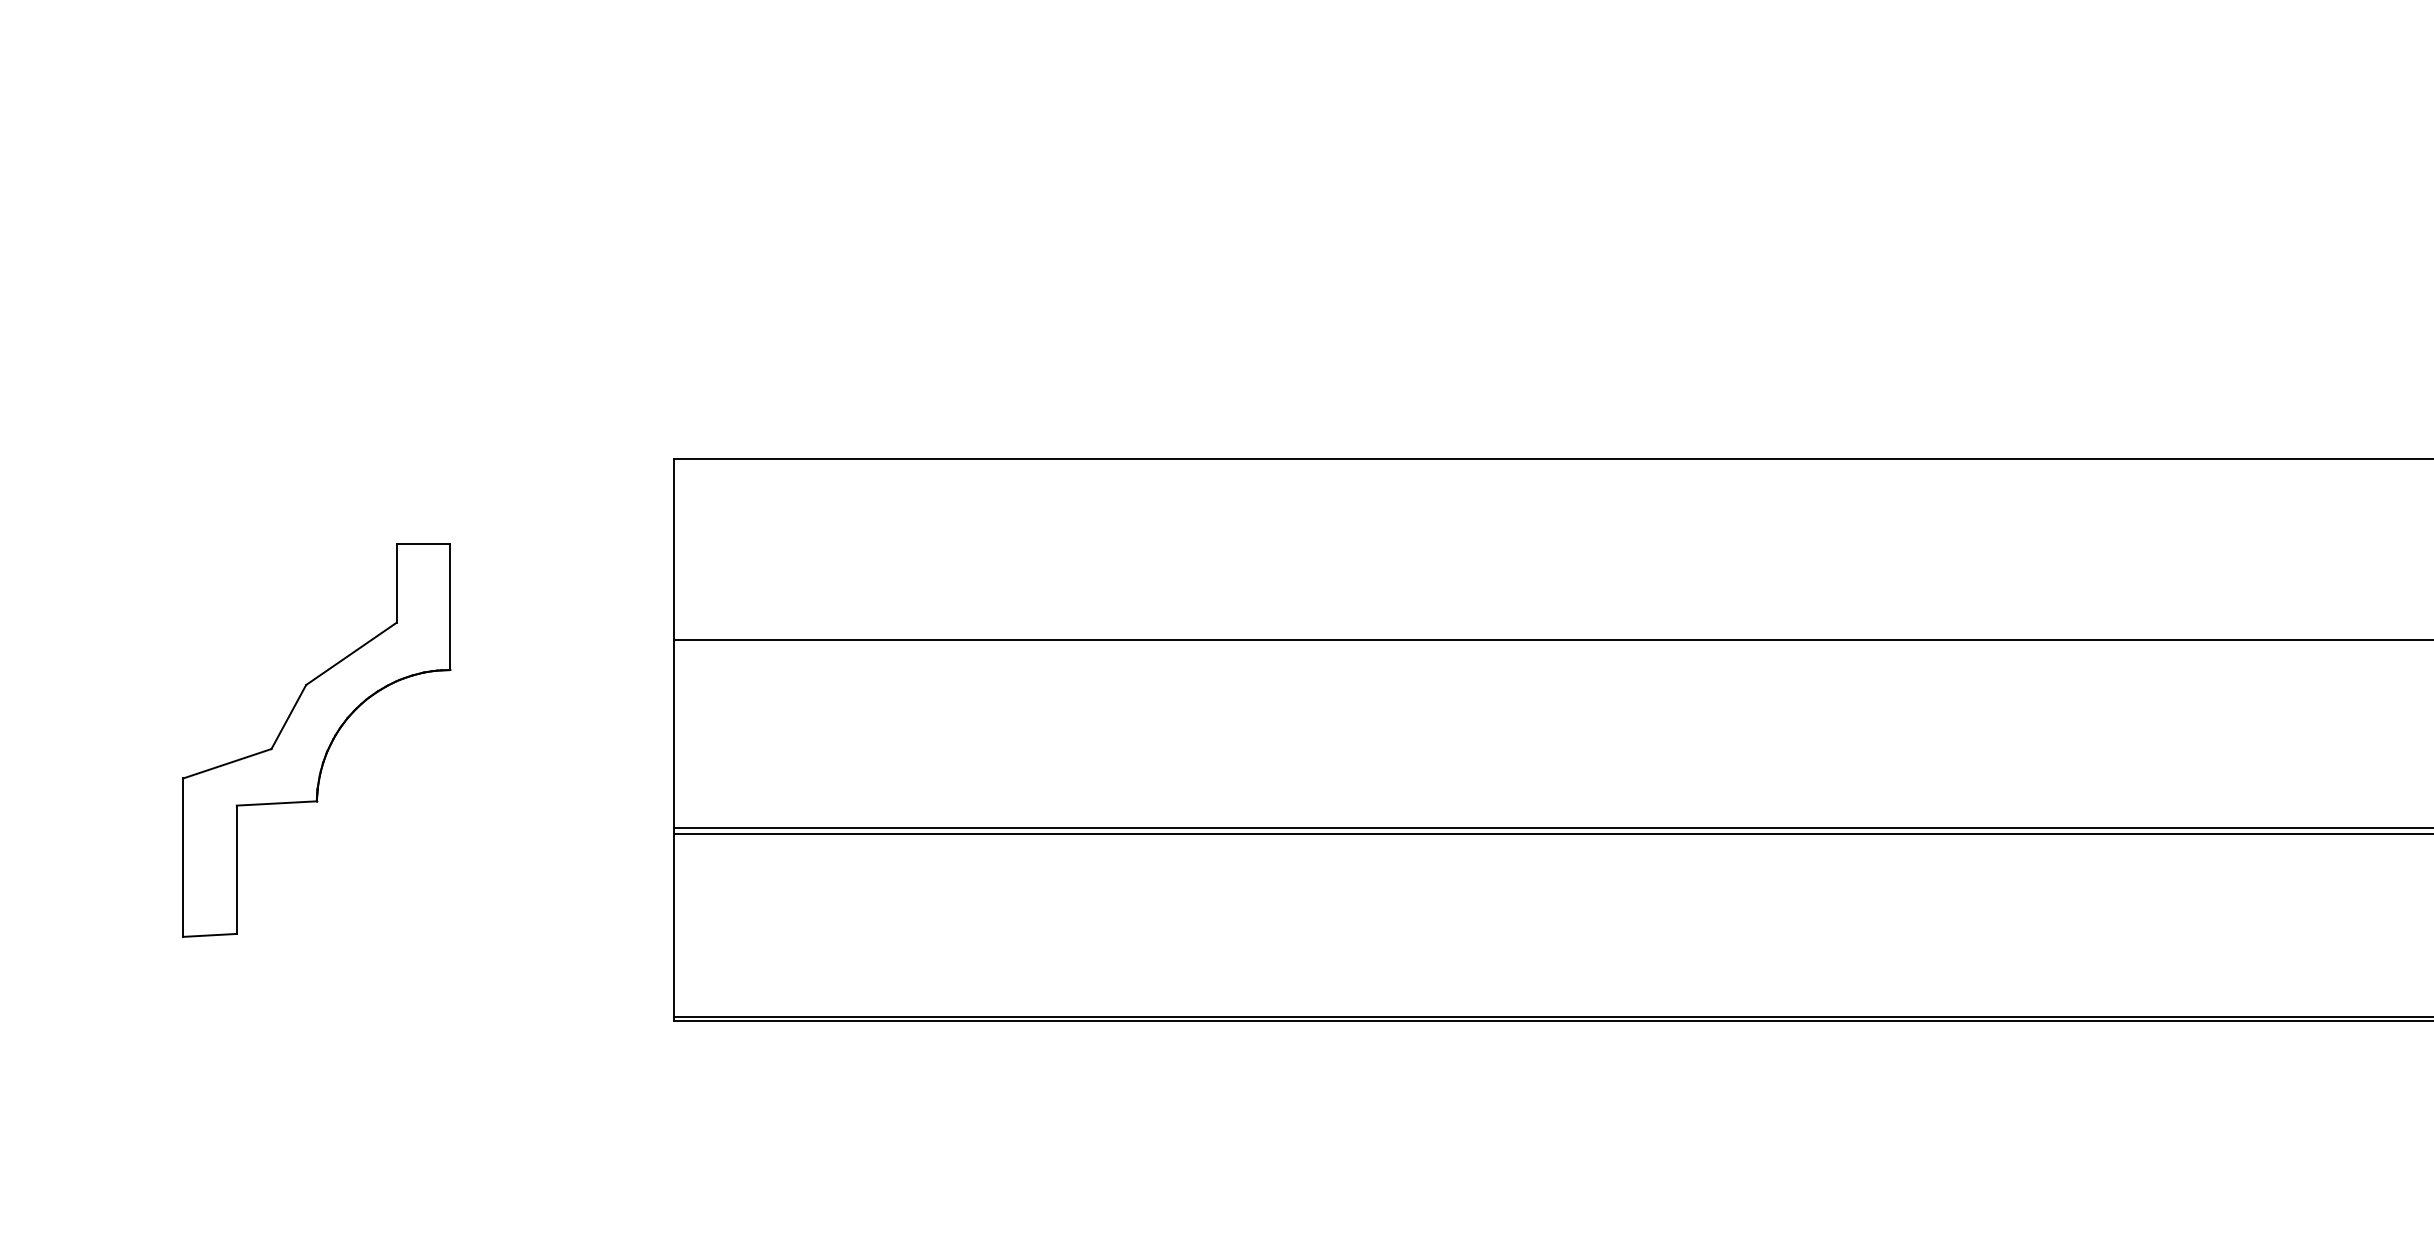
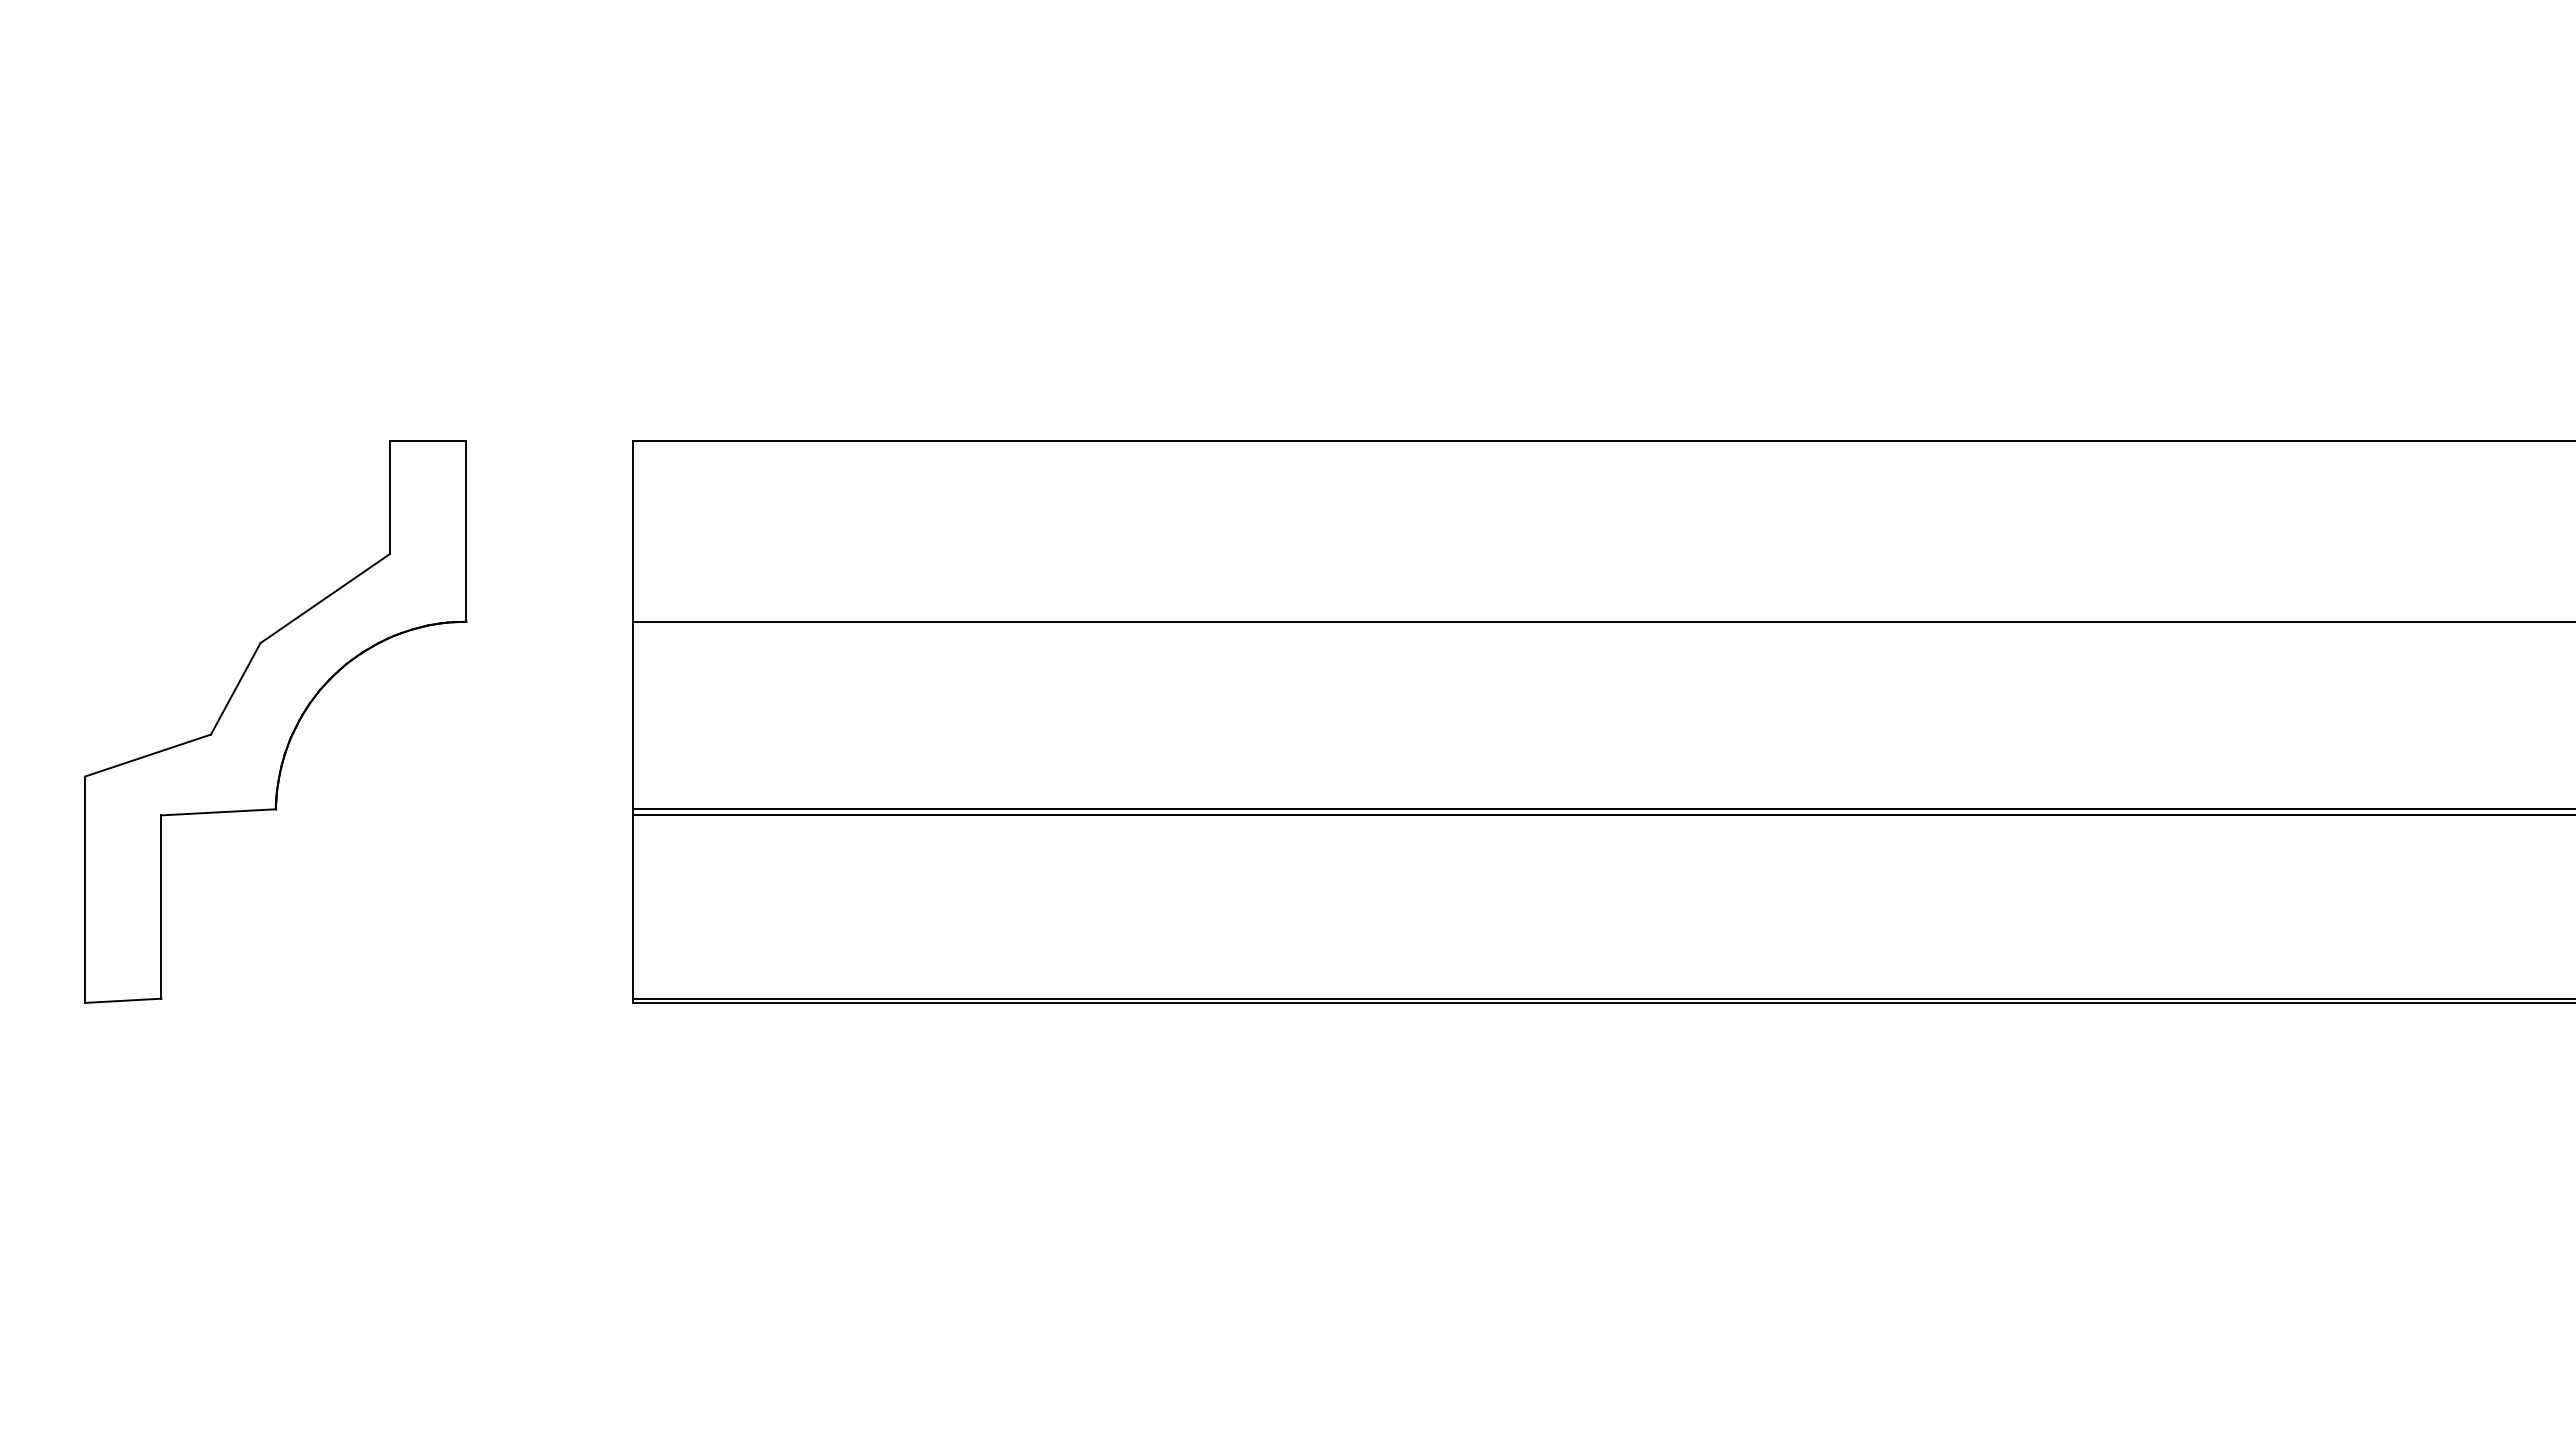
part: (316, 739) -> (275, 721), size x1.43

